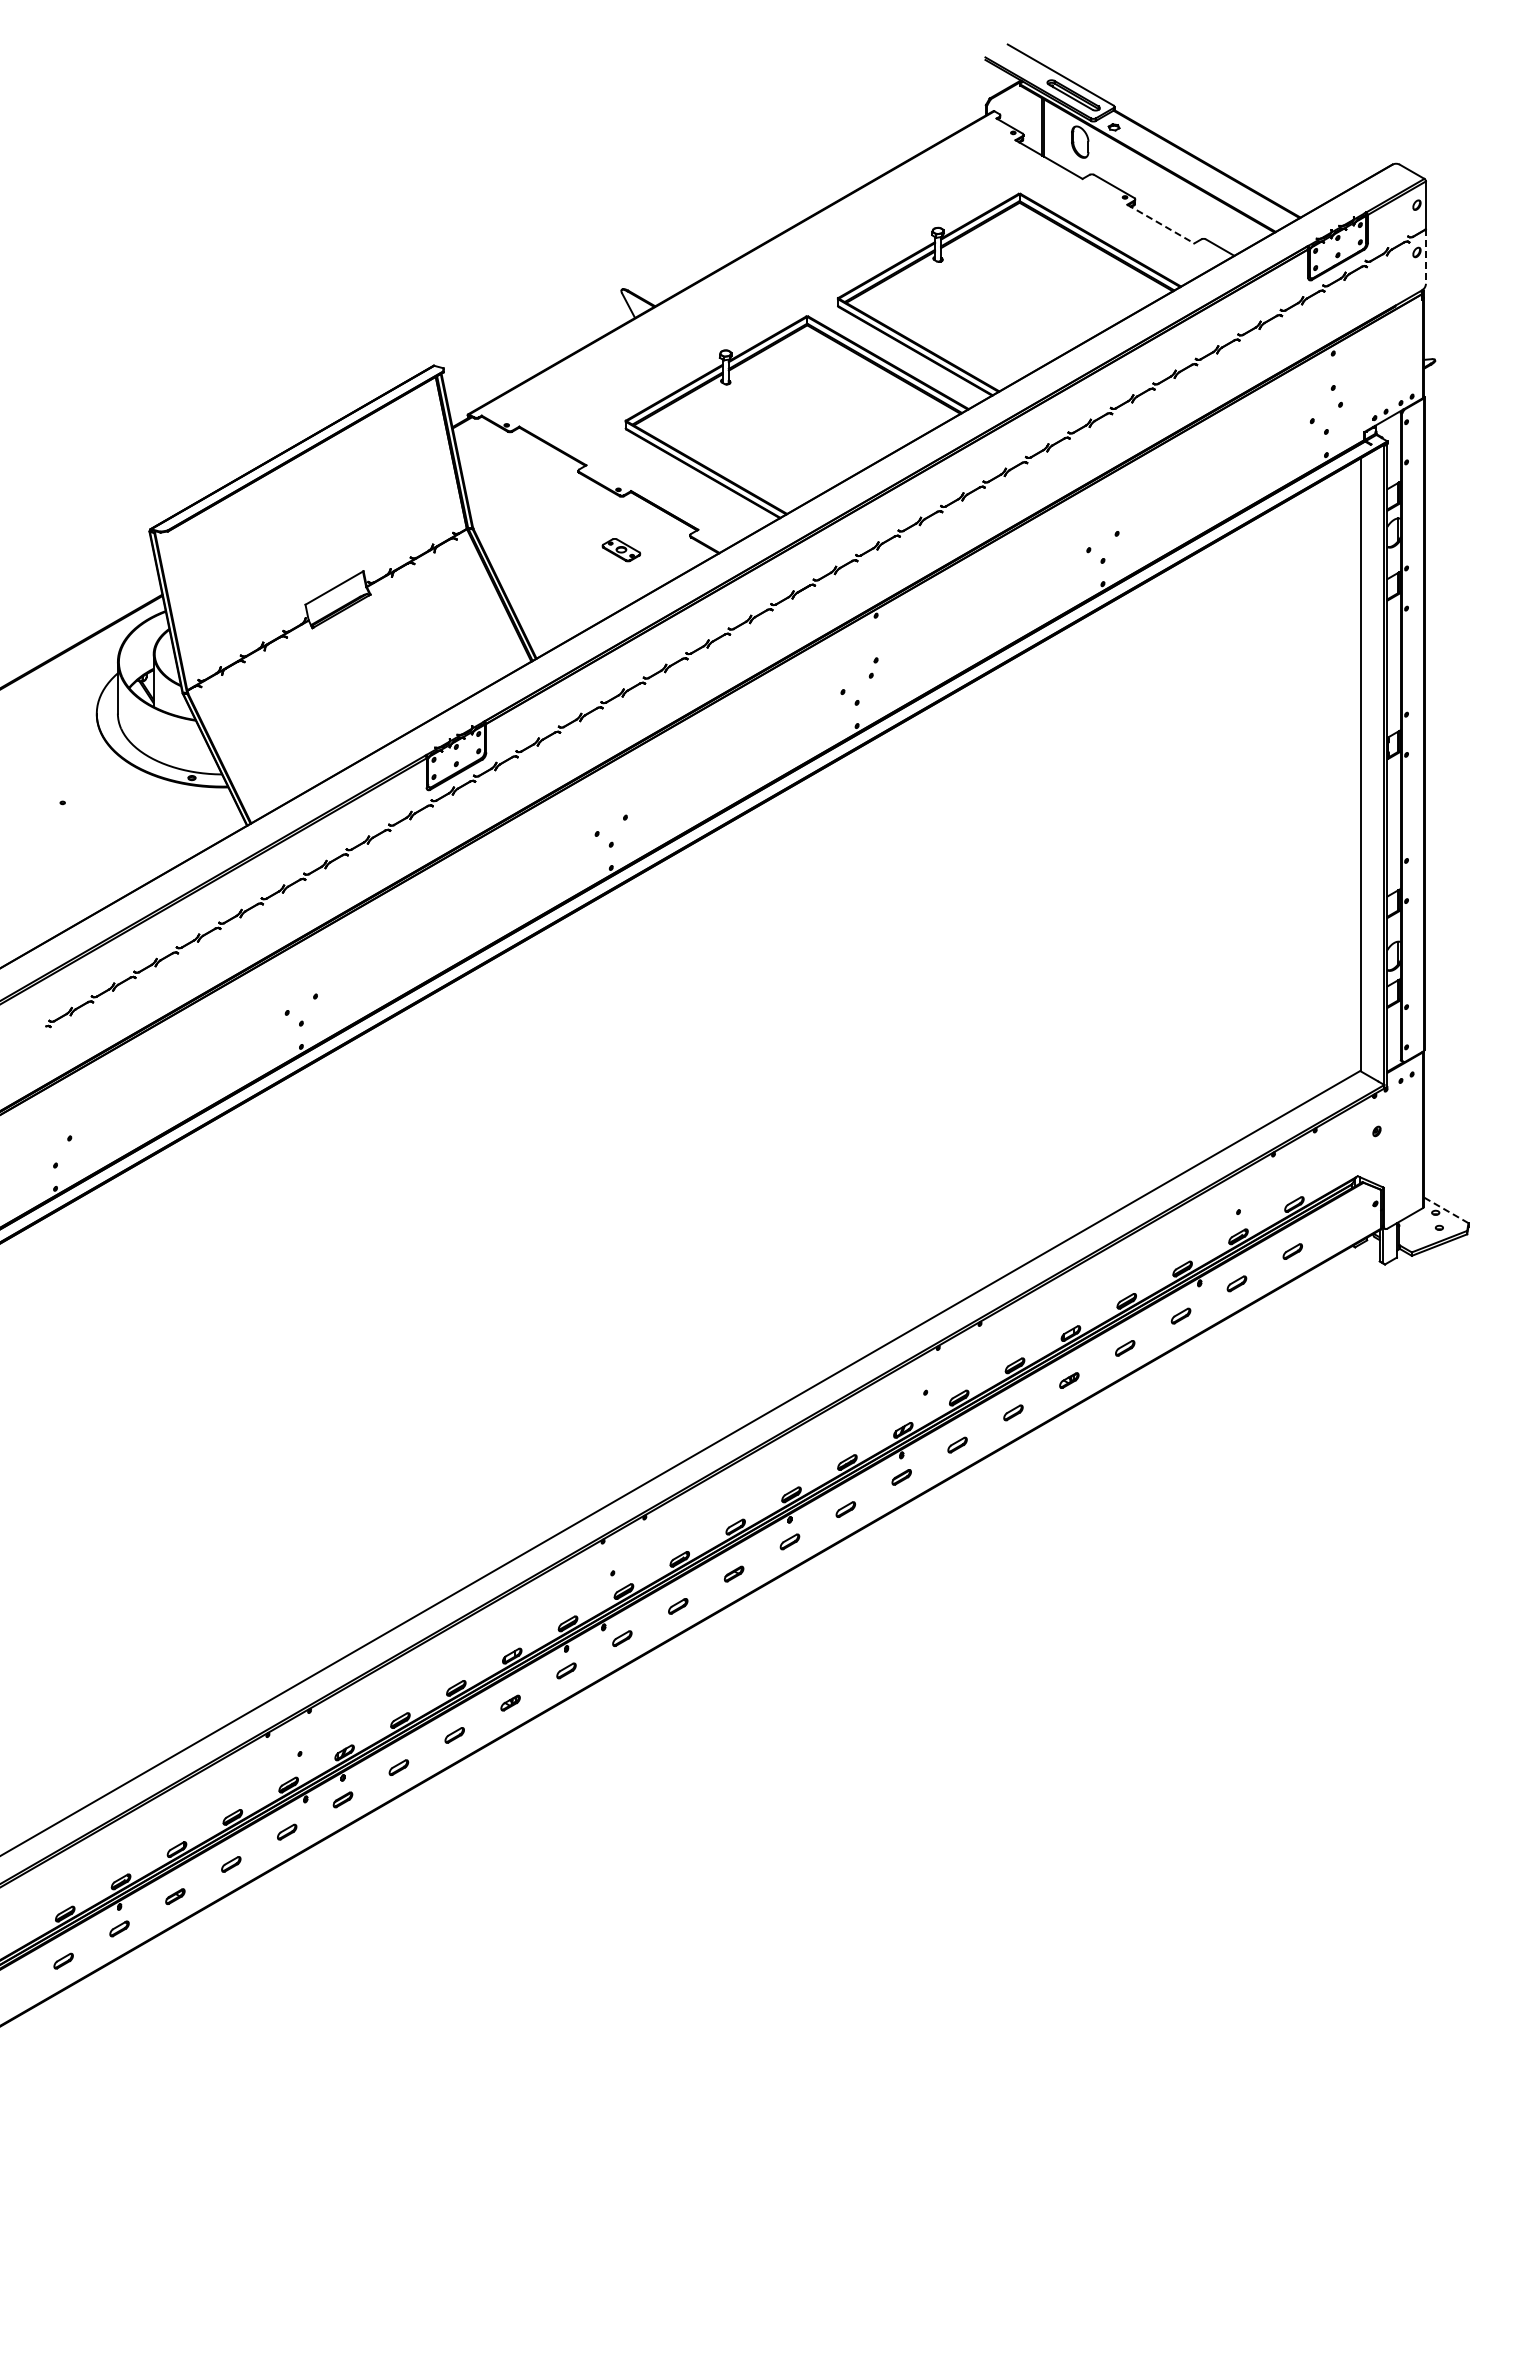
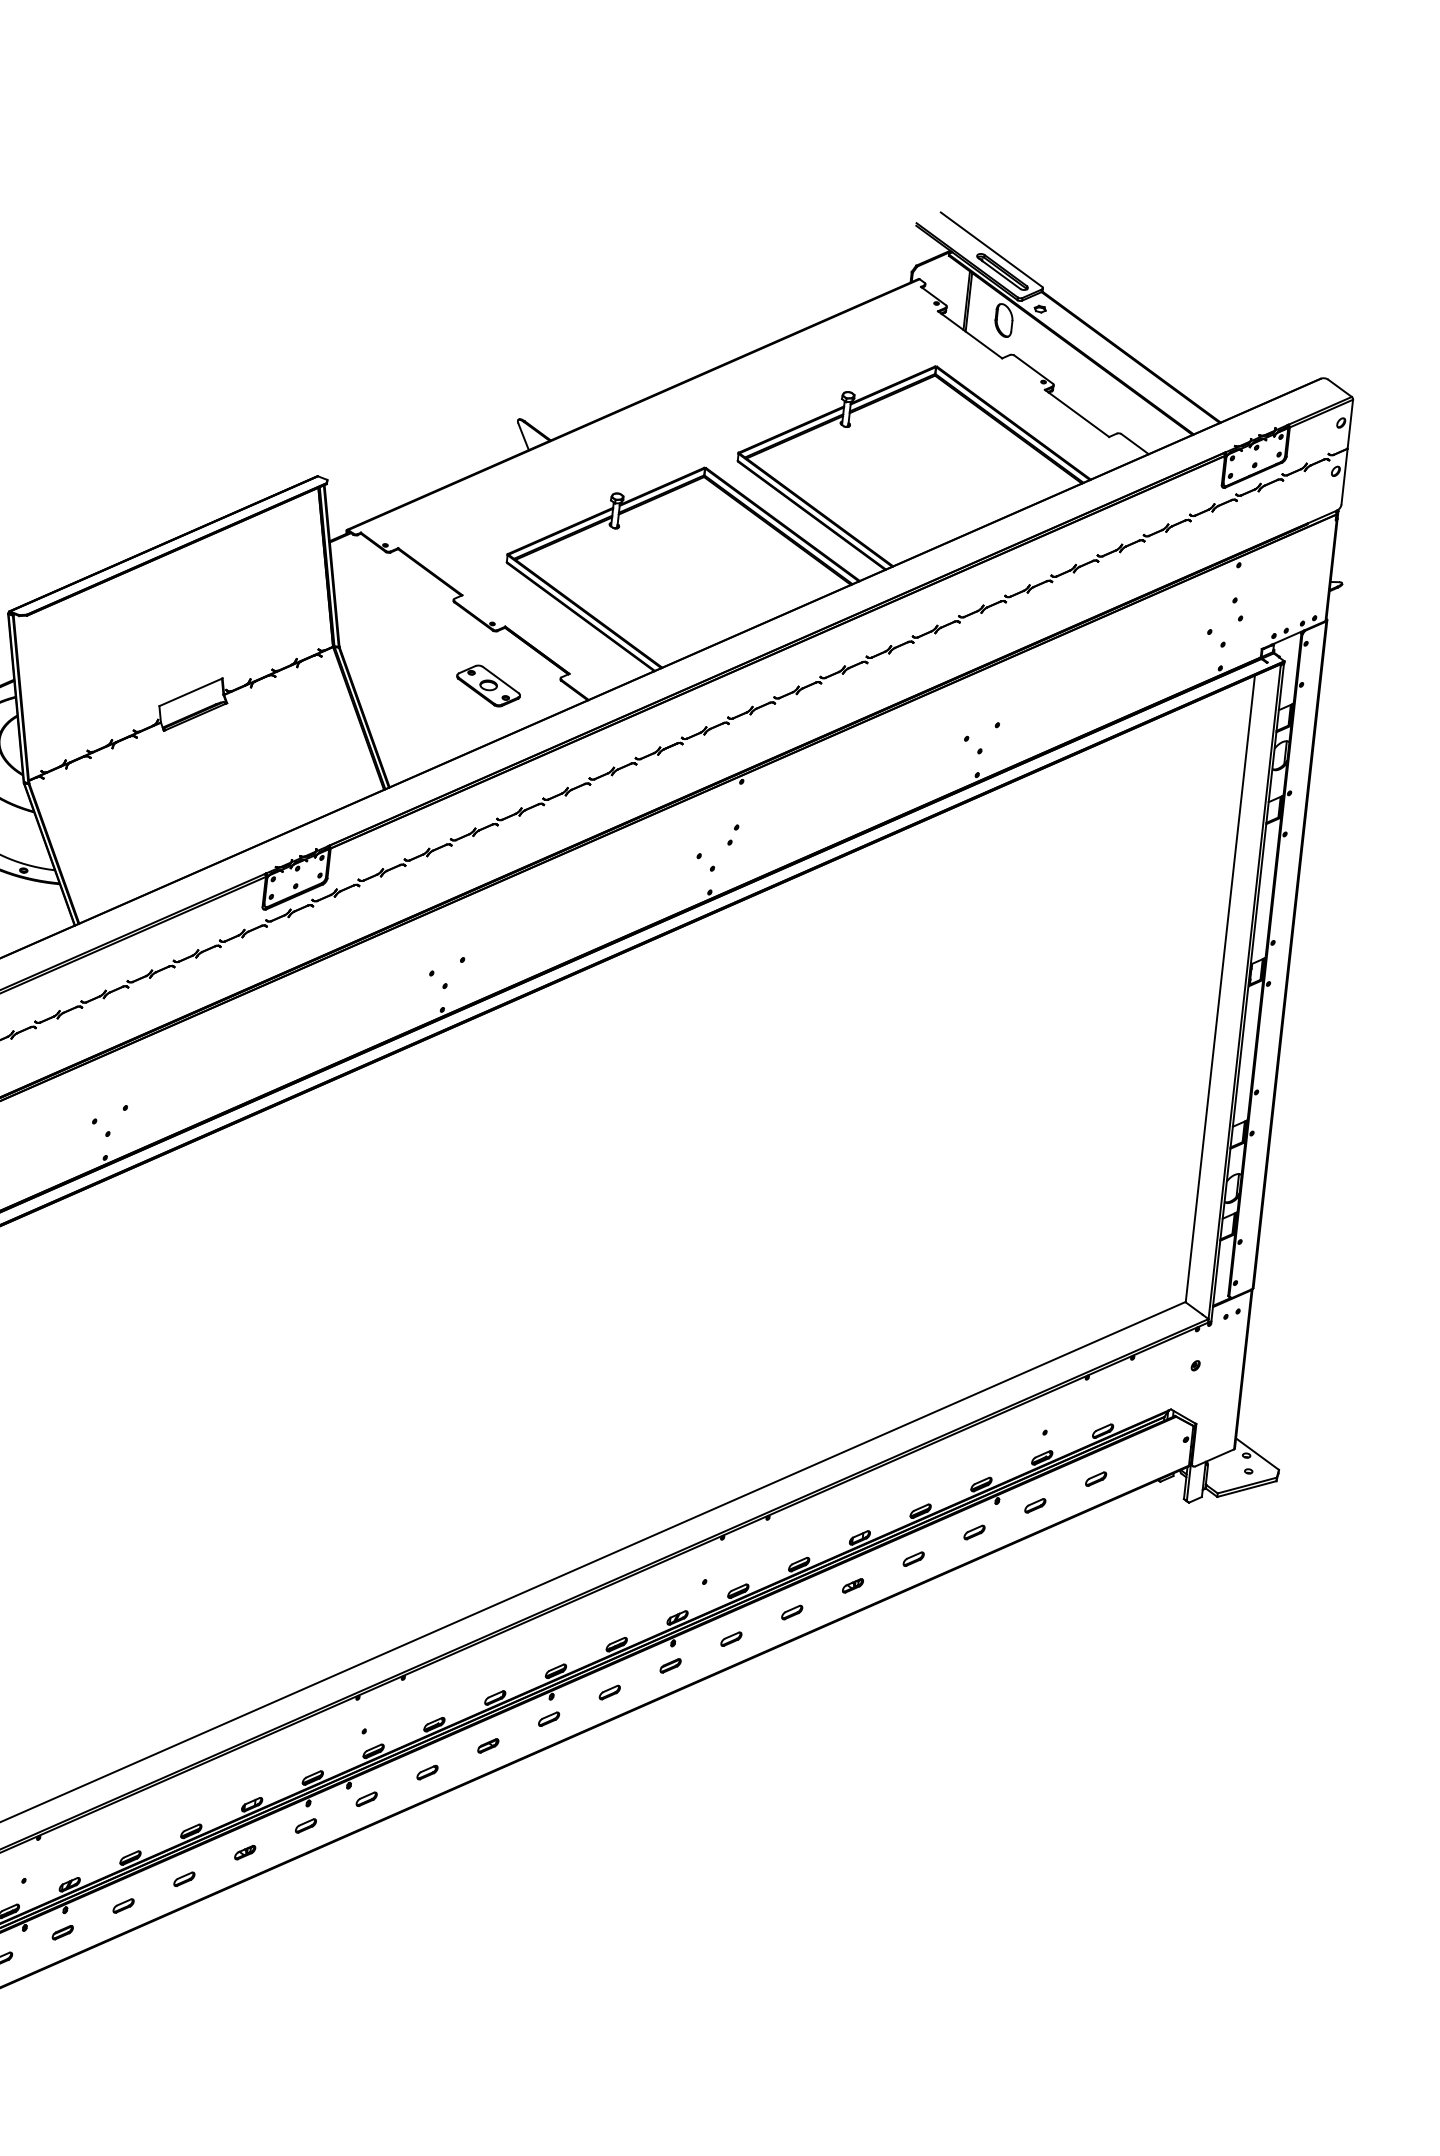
line: (1160, 224) -> (1076, 413), dashed -> solid
line: (1425, 257) -> (1344, 477), dashed -> solid
part: (621, 549) -> (488, 685), size x1.67
line: (1446, 1210) -> (1257, 1454), dashed -> solid

